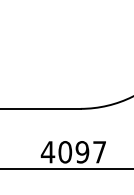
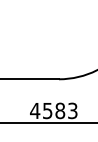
text: (81, 151) -> (59, 110), 4097 -> 4583

